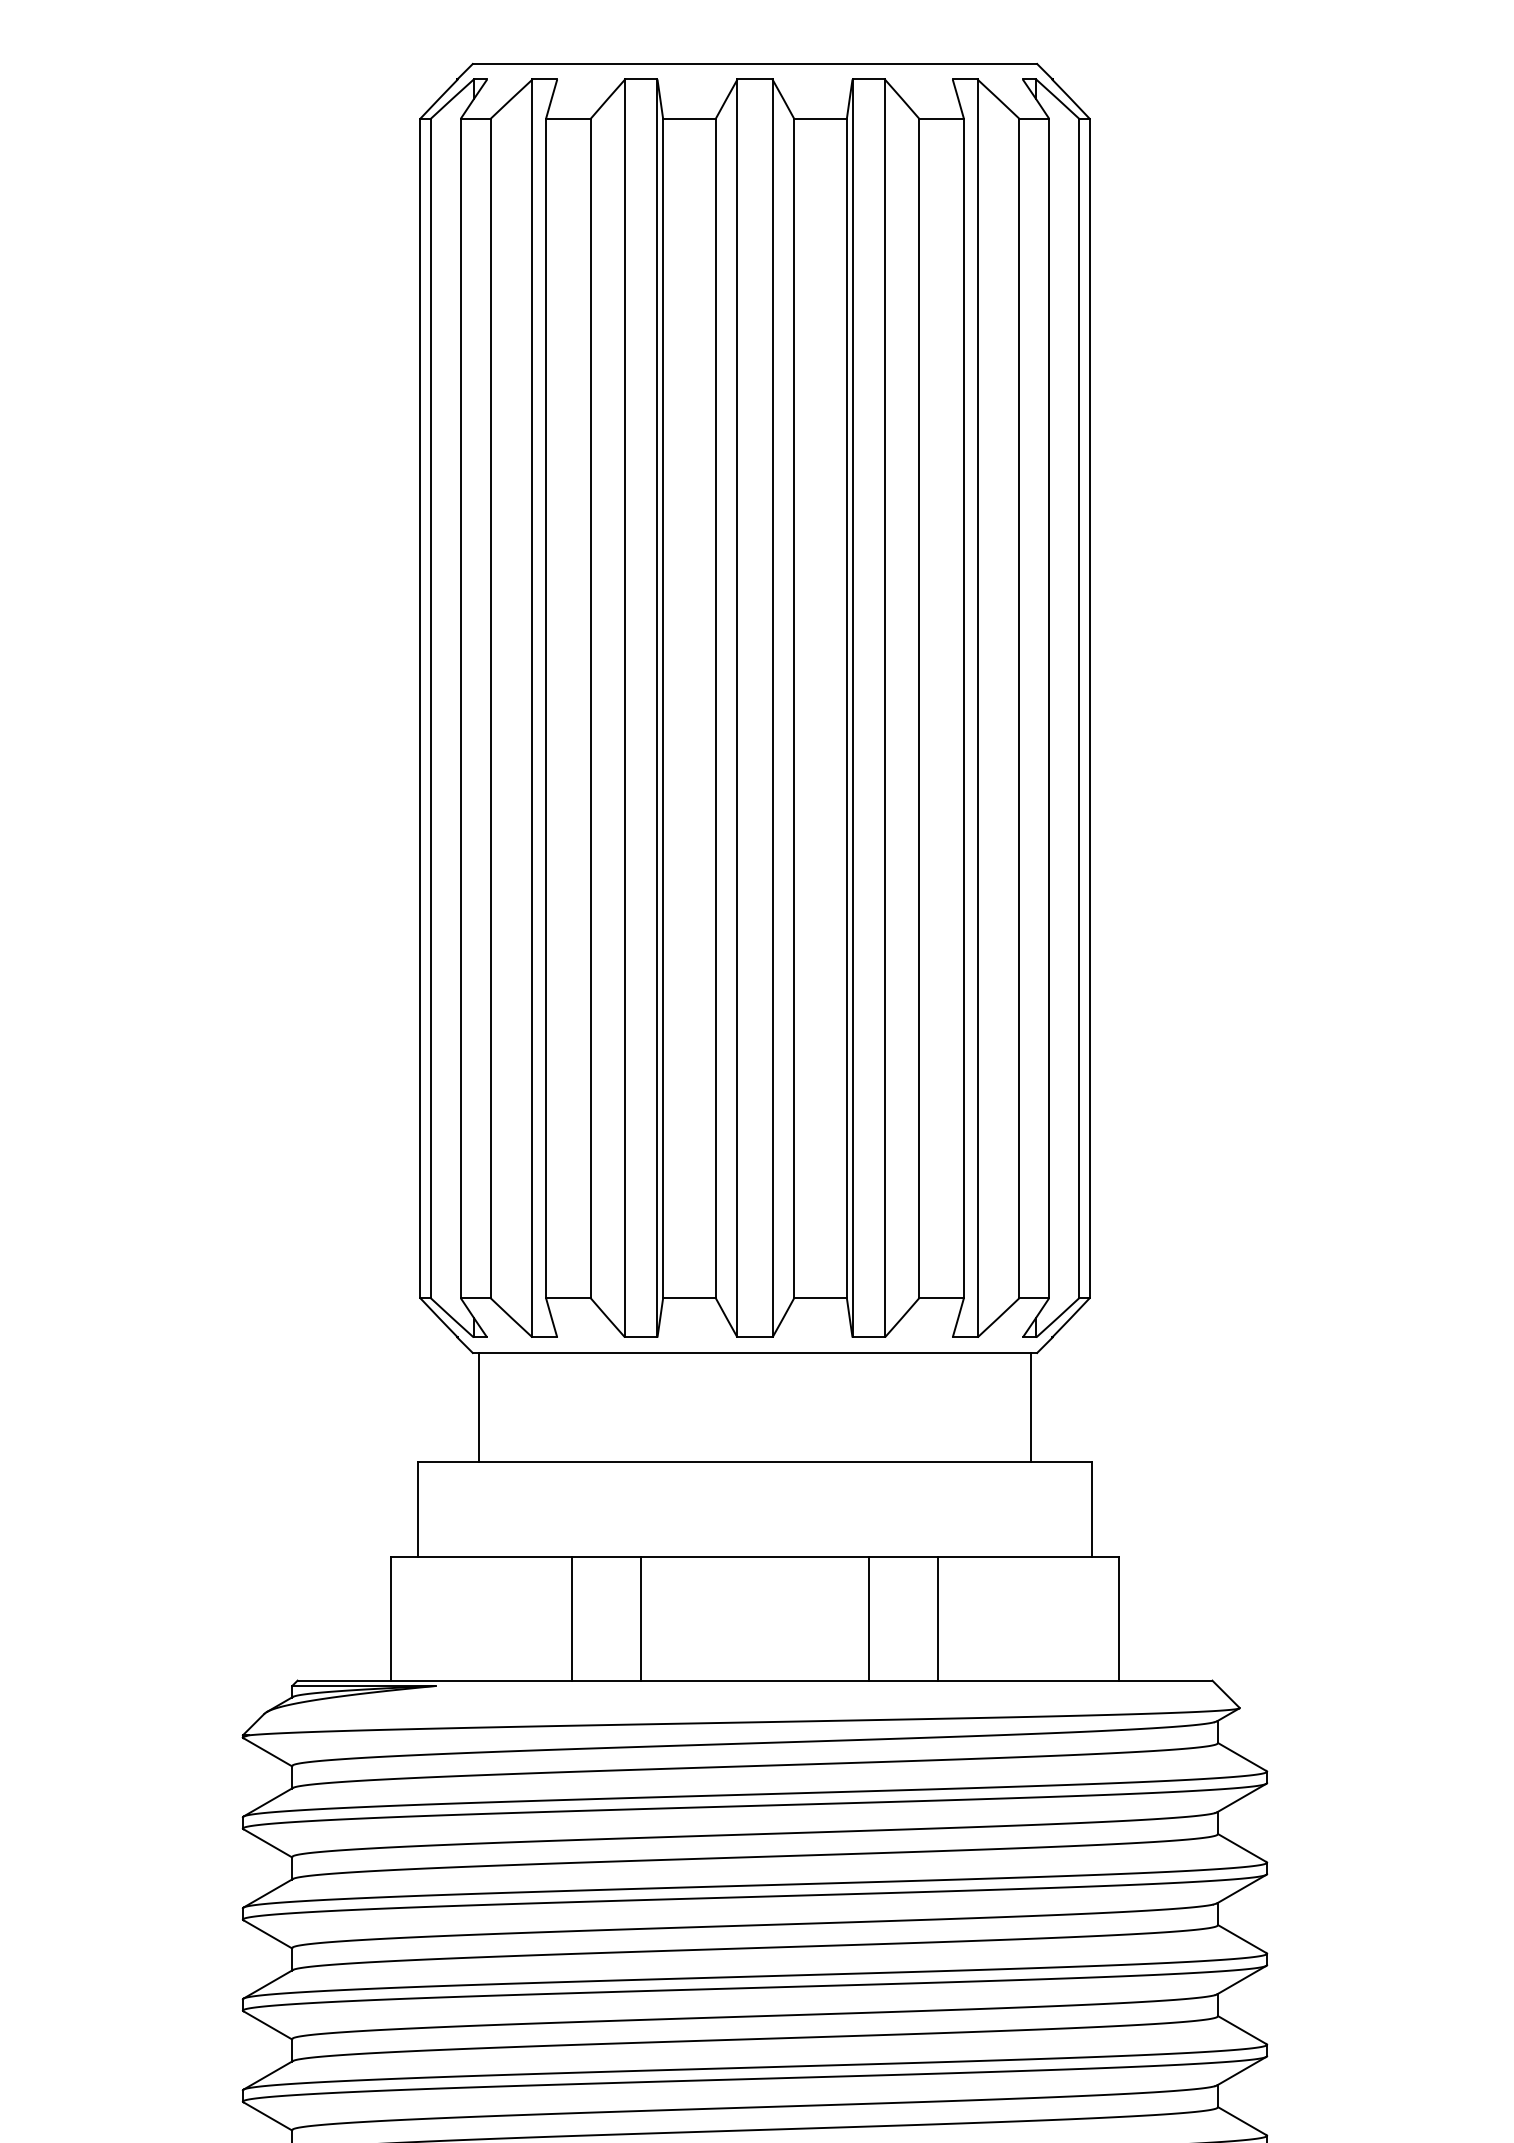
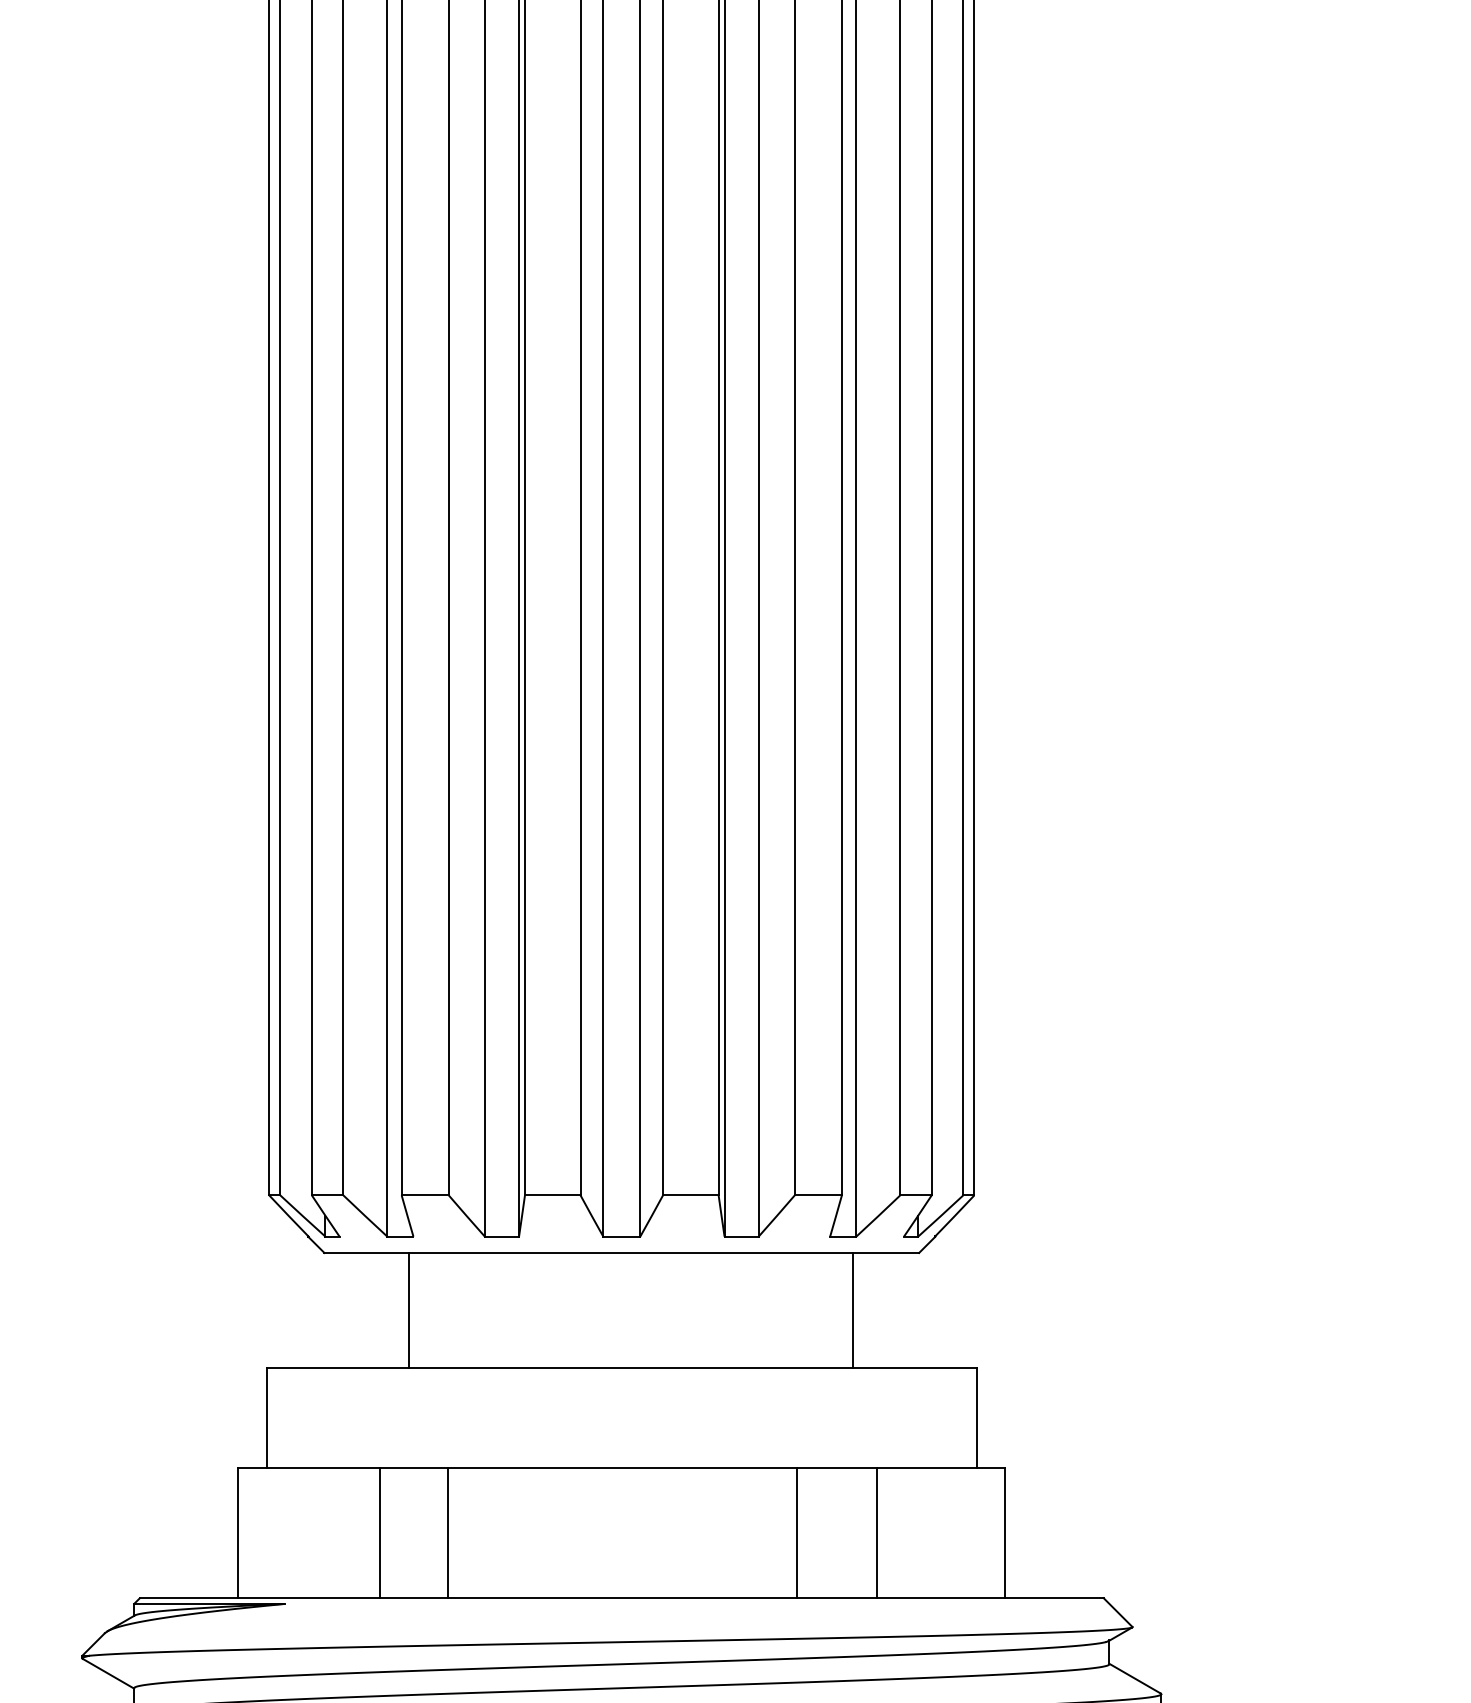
line: (479, 1407) -> (409, 1310), moved
line: (1030, 1407) -> (853, 1310), moved
line: (571, 1618) -> (379, 1532), moved
line: (640, 1618) -> (447, 1532), moved
line: (869, 1618) -> (797, 1532), moved
line: (938, 1618) -> (877, 1532), moved

